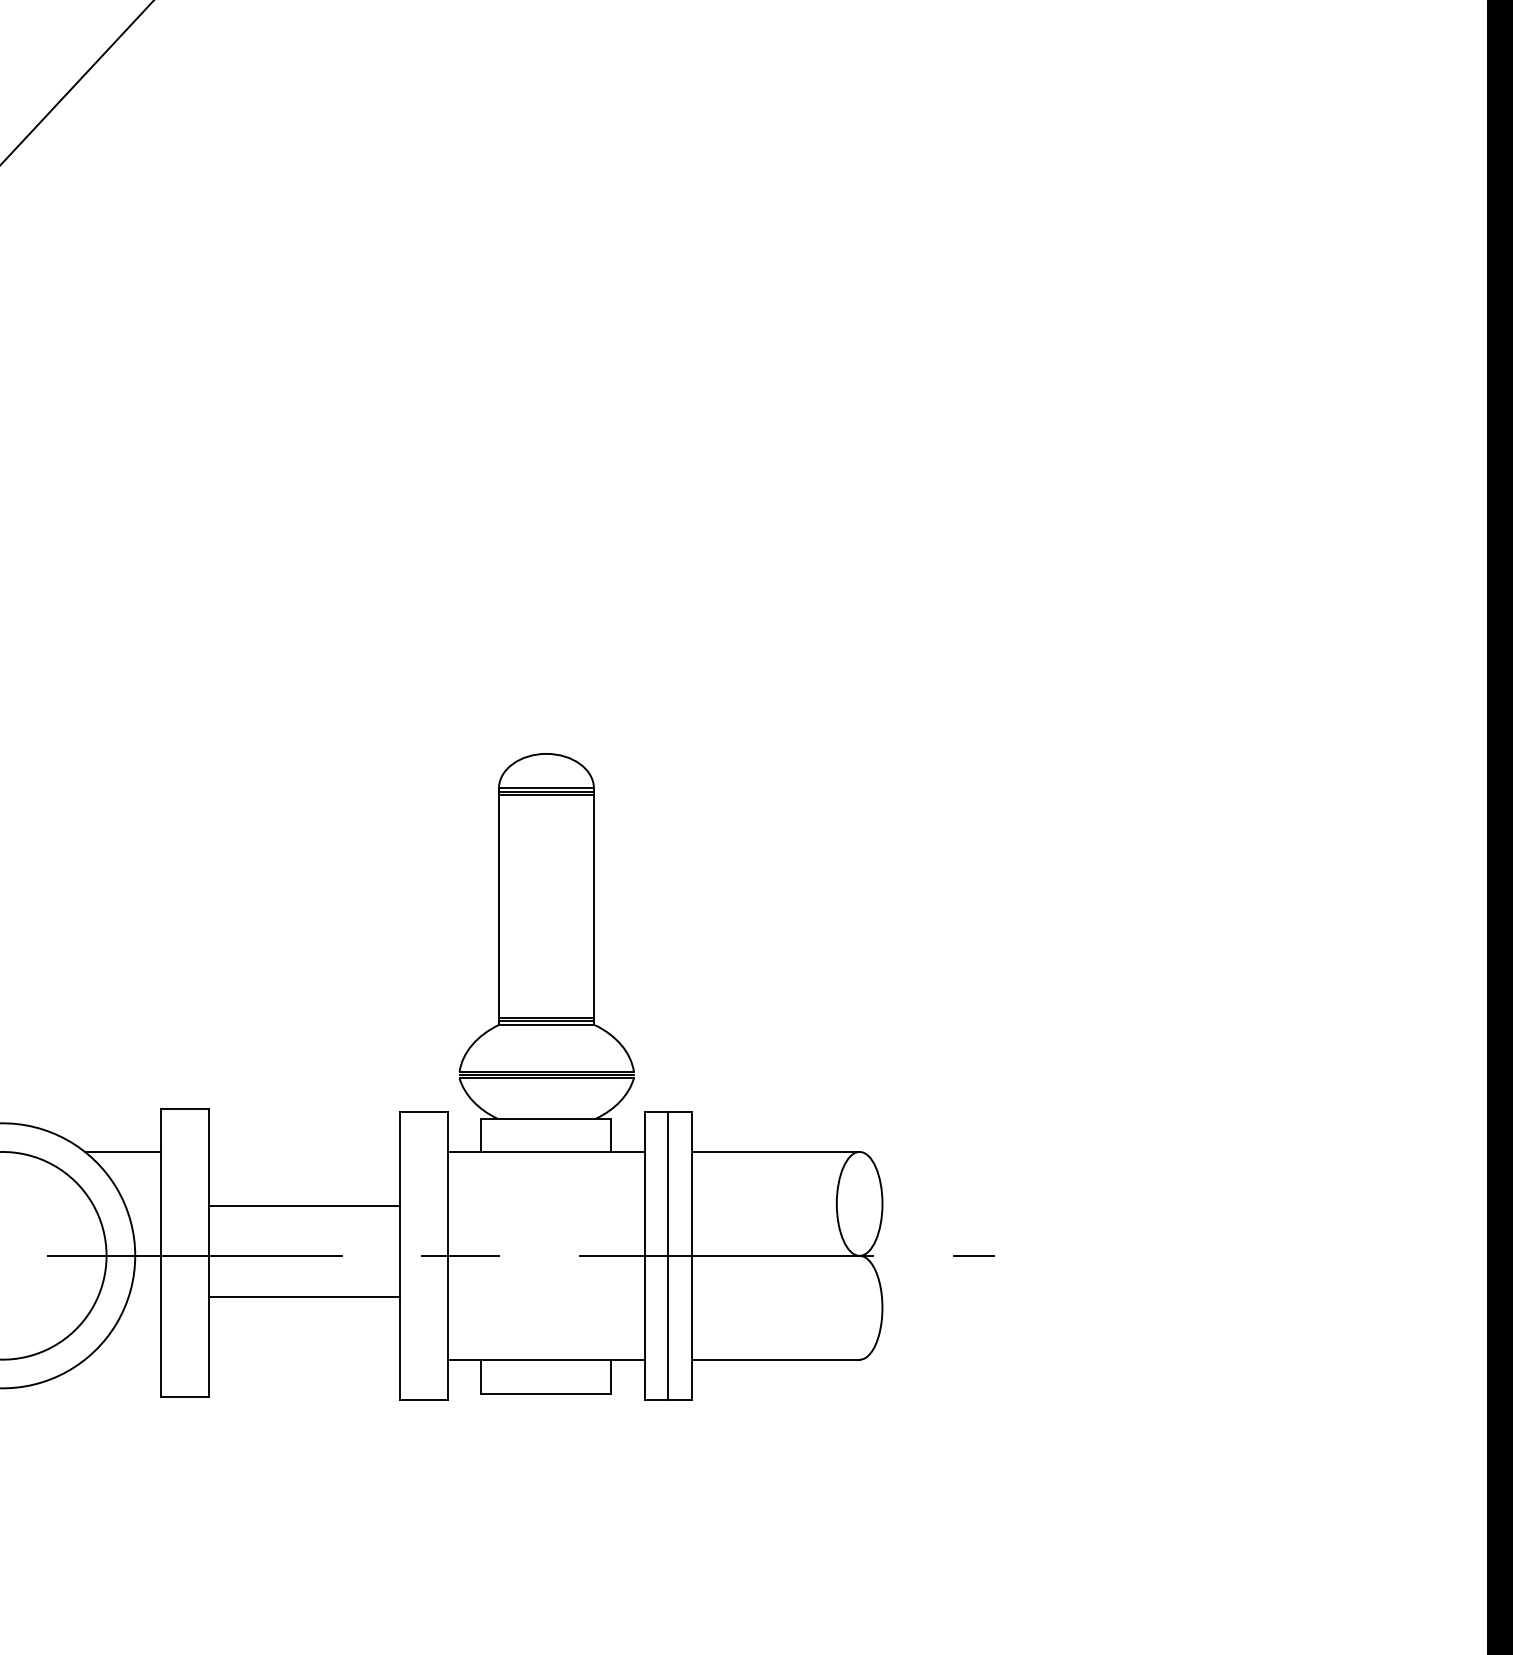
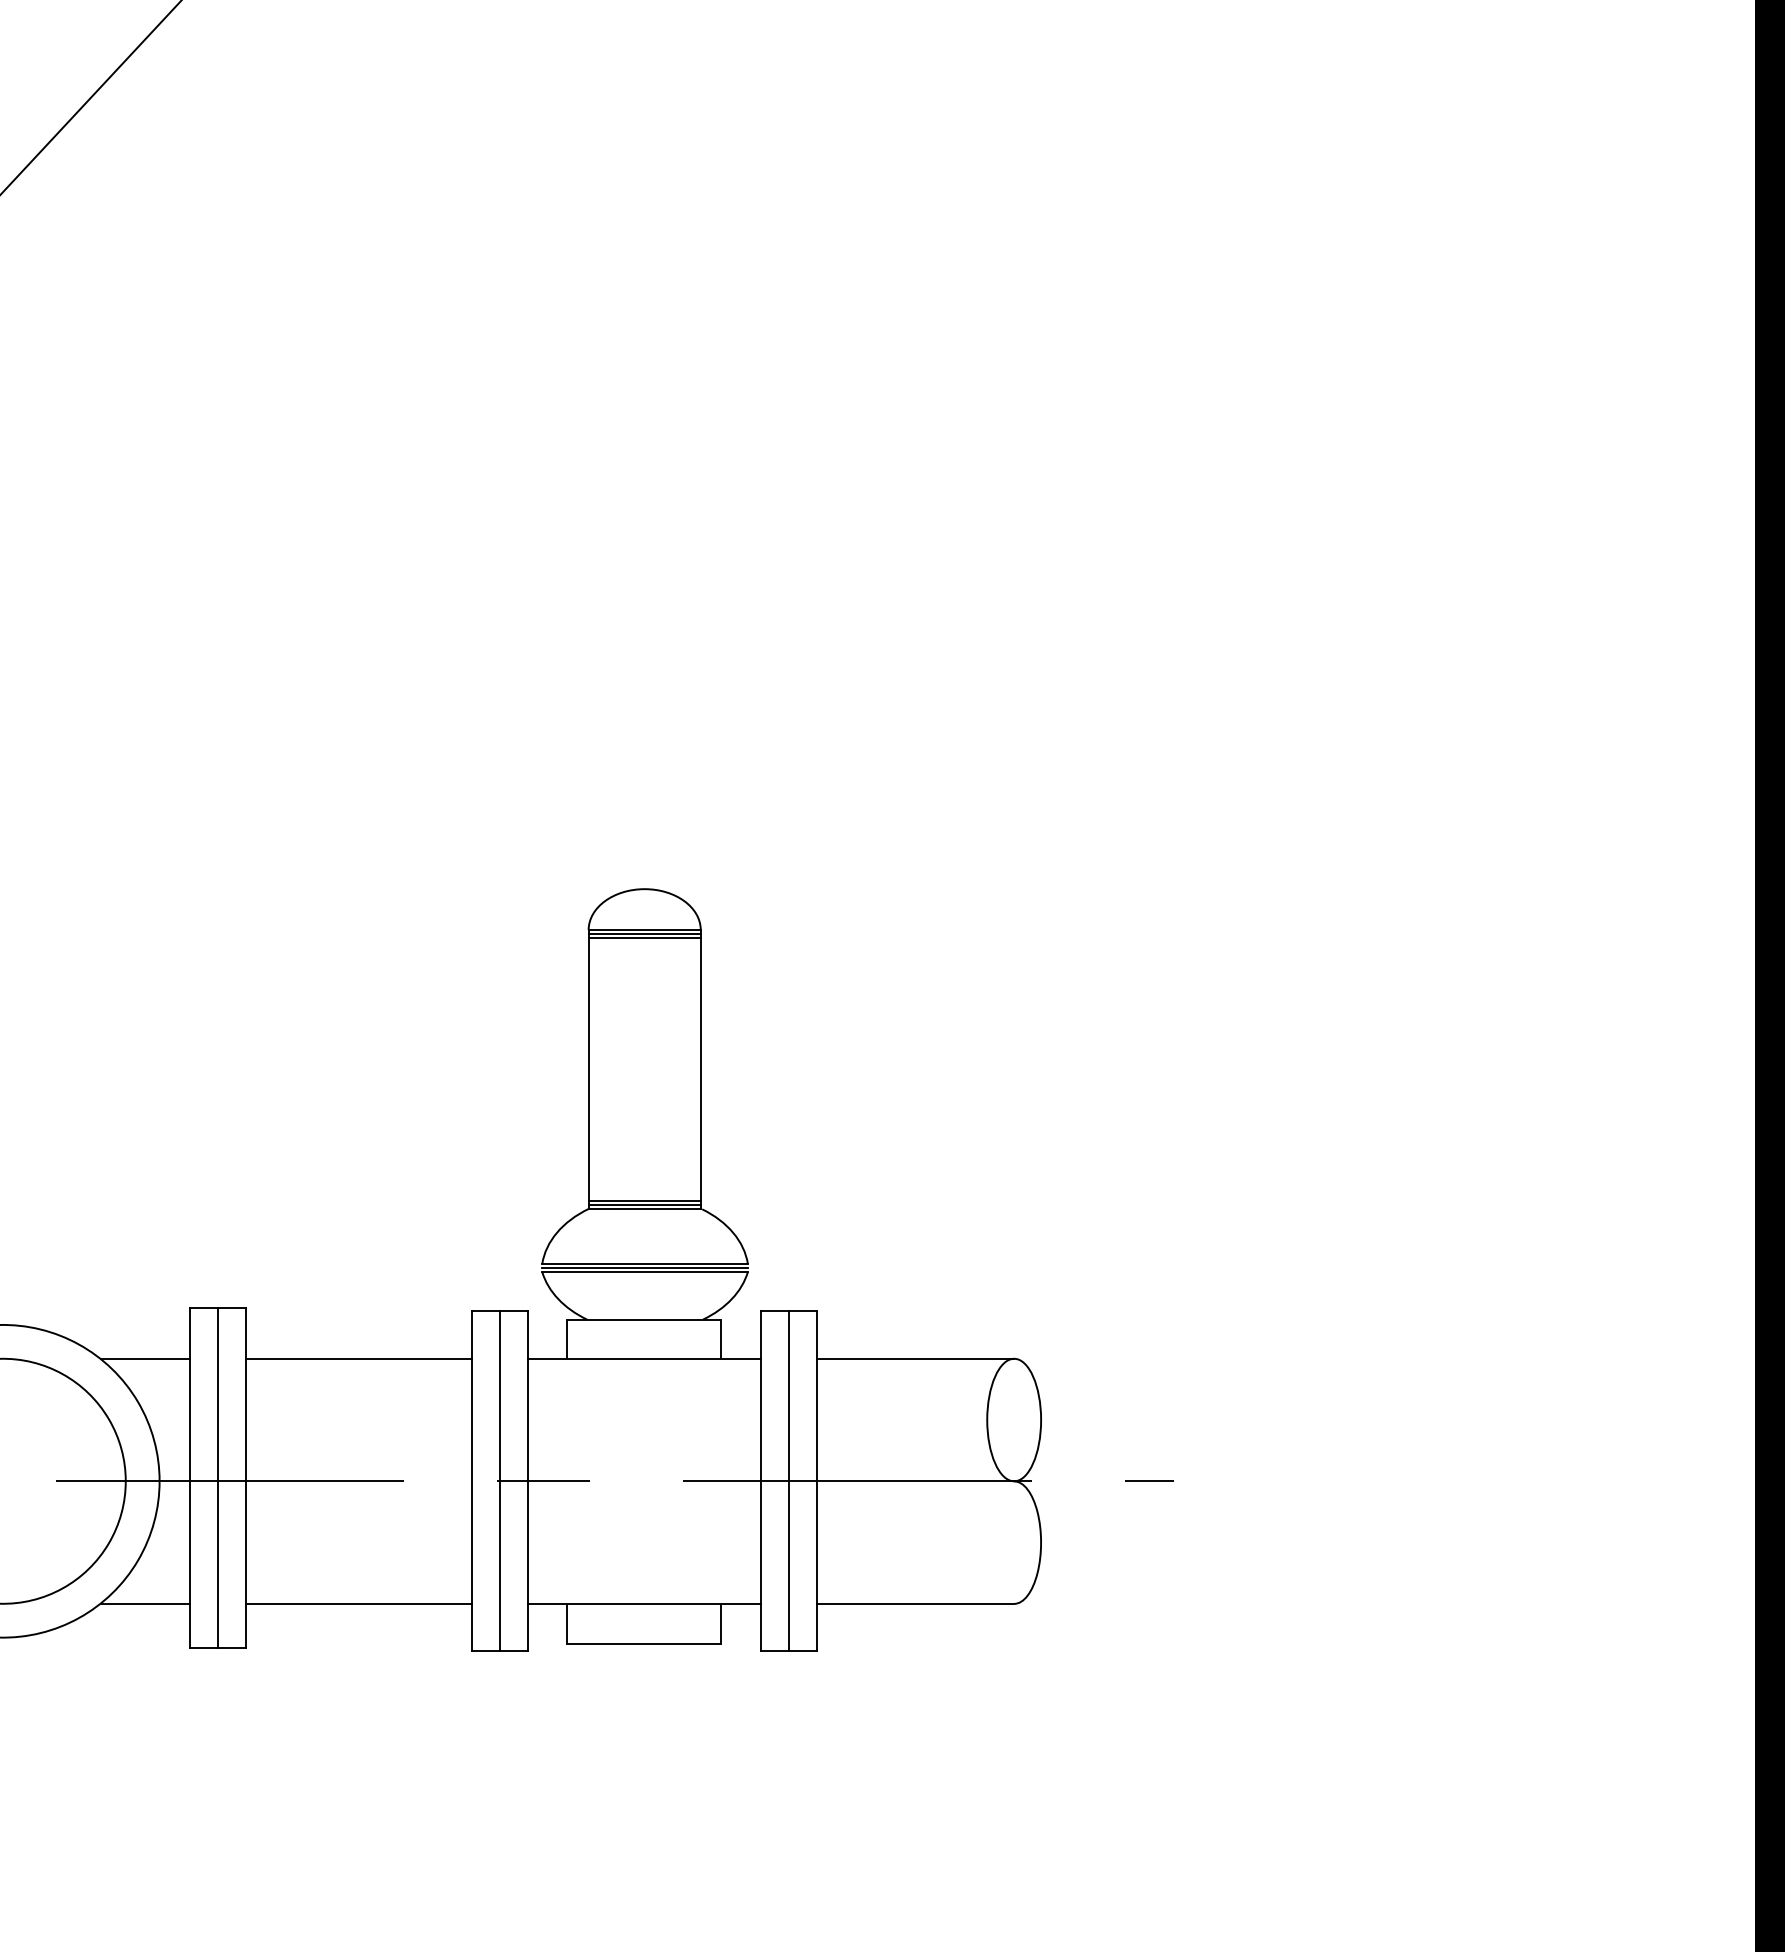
line: (304, 1205) -> (359, 1358), moved
line: (184, 1252) -> (217, 1477), added
line: (424, 1255) -> (500, 1480), added
line: (304, 1296) -> (359, 1603), moved
line: (123, 1359) -> (145, 1603), added

